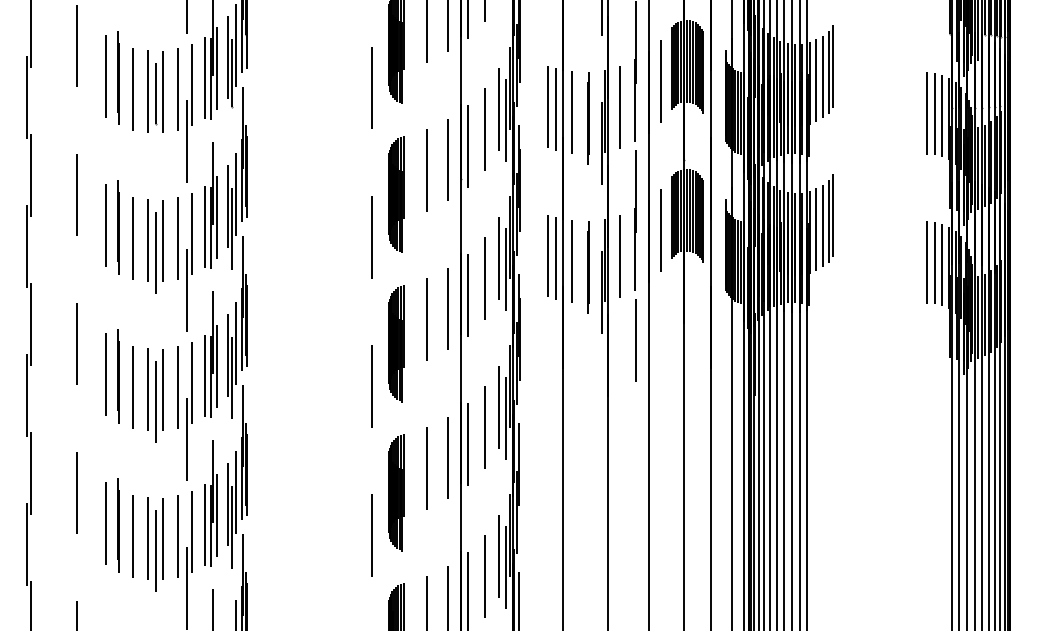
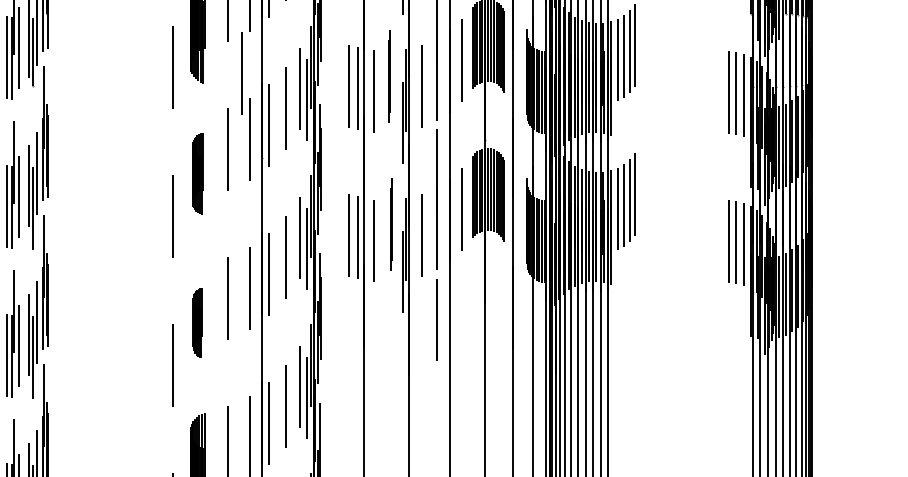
line: (439, 94) -> (240, 73), added
line: (588, 118) -> (389, 76), moved
part: (396, 194) -> (197, 173), size x0.7
line: (588, 267) -> (391, 224), moved
part: (396, 343) -> (197, 322), size x0.6

